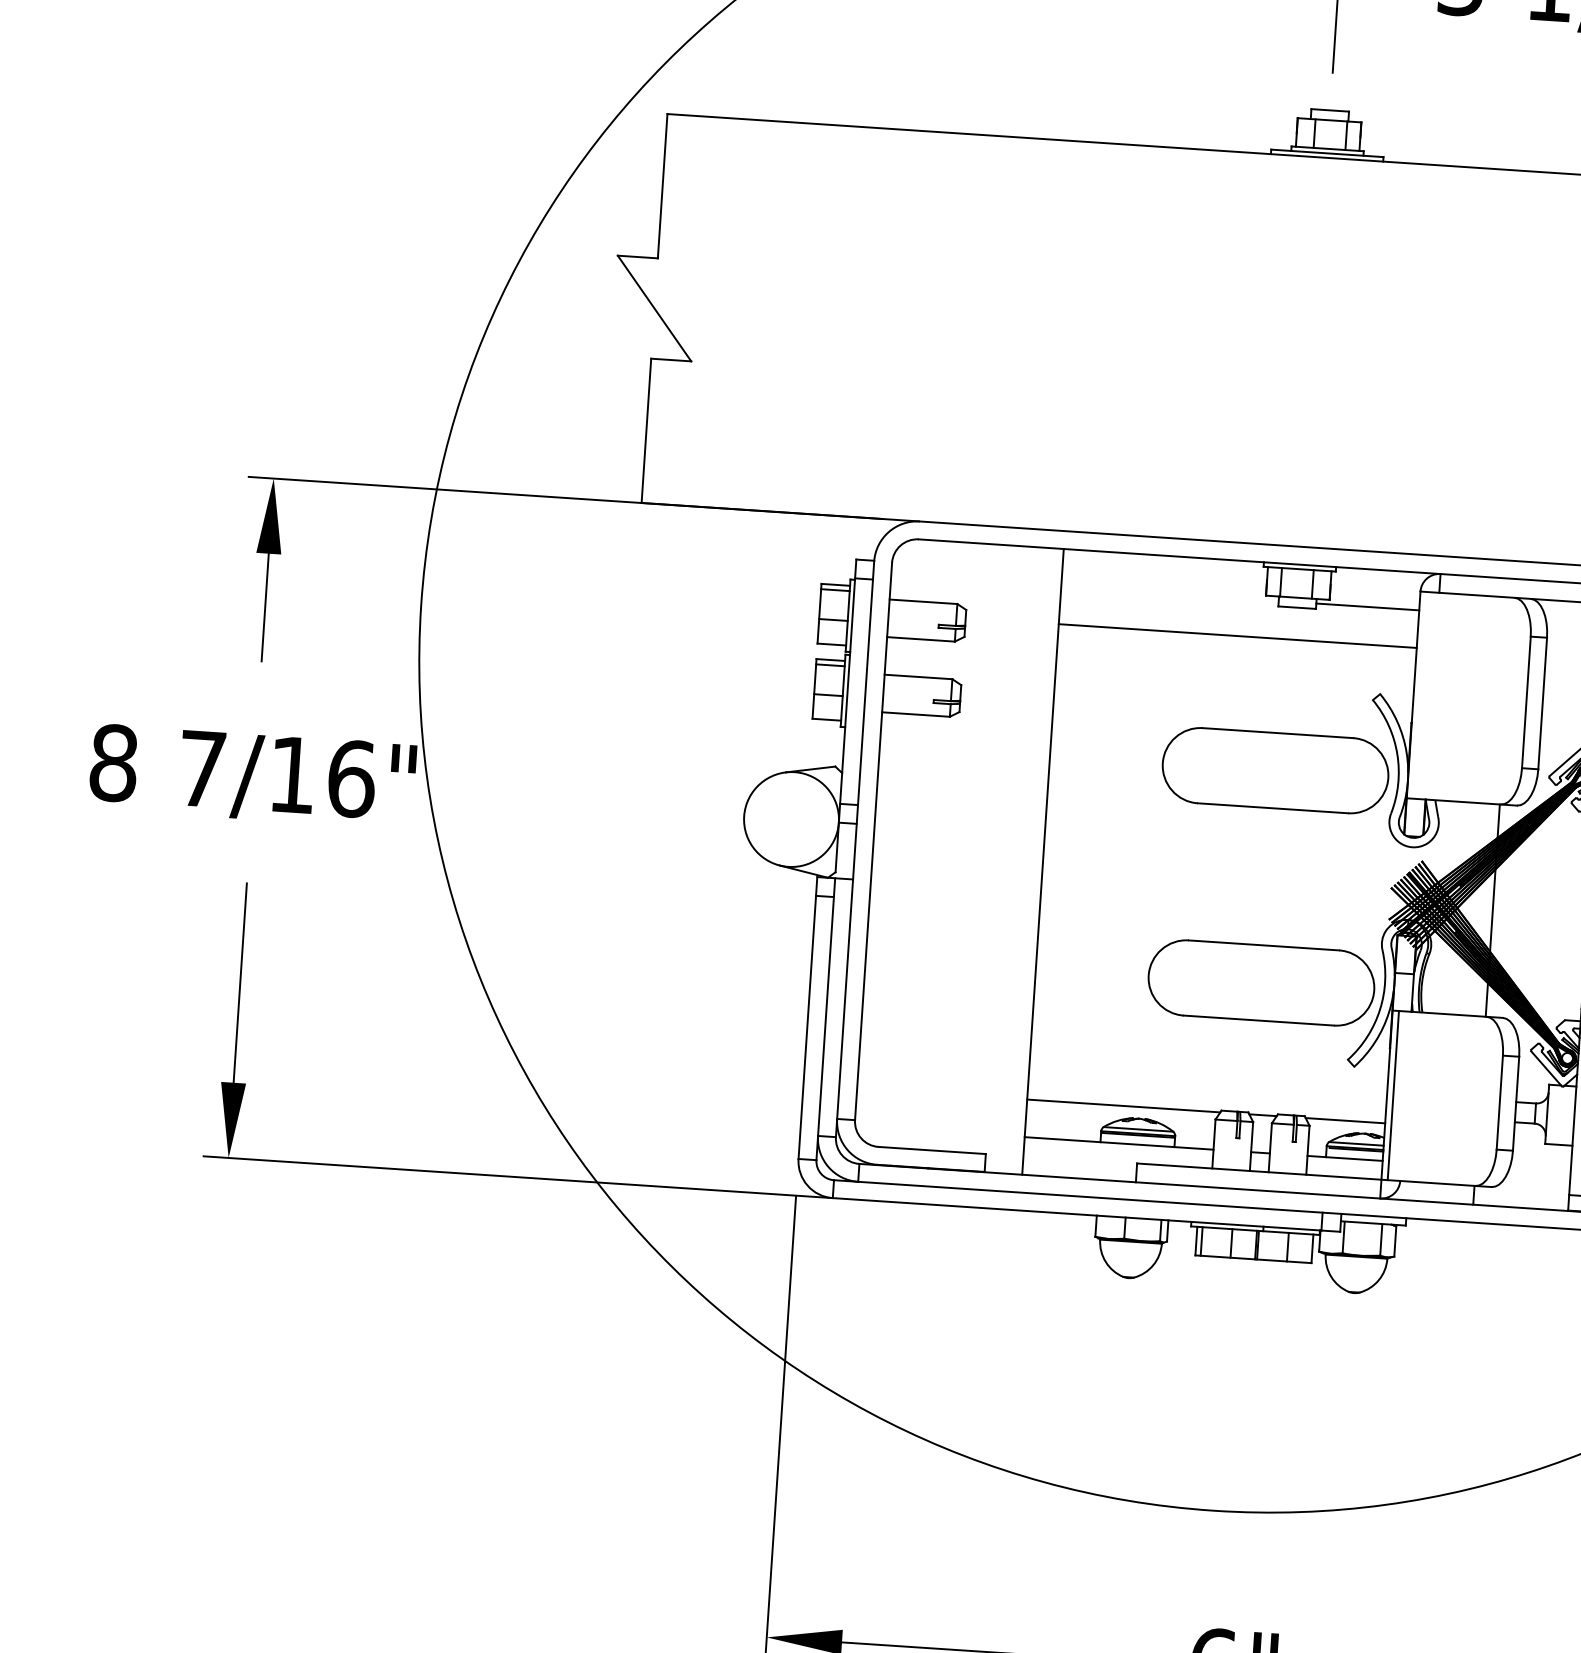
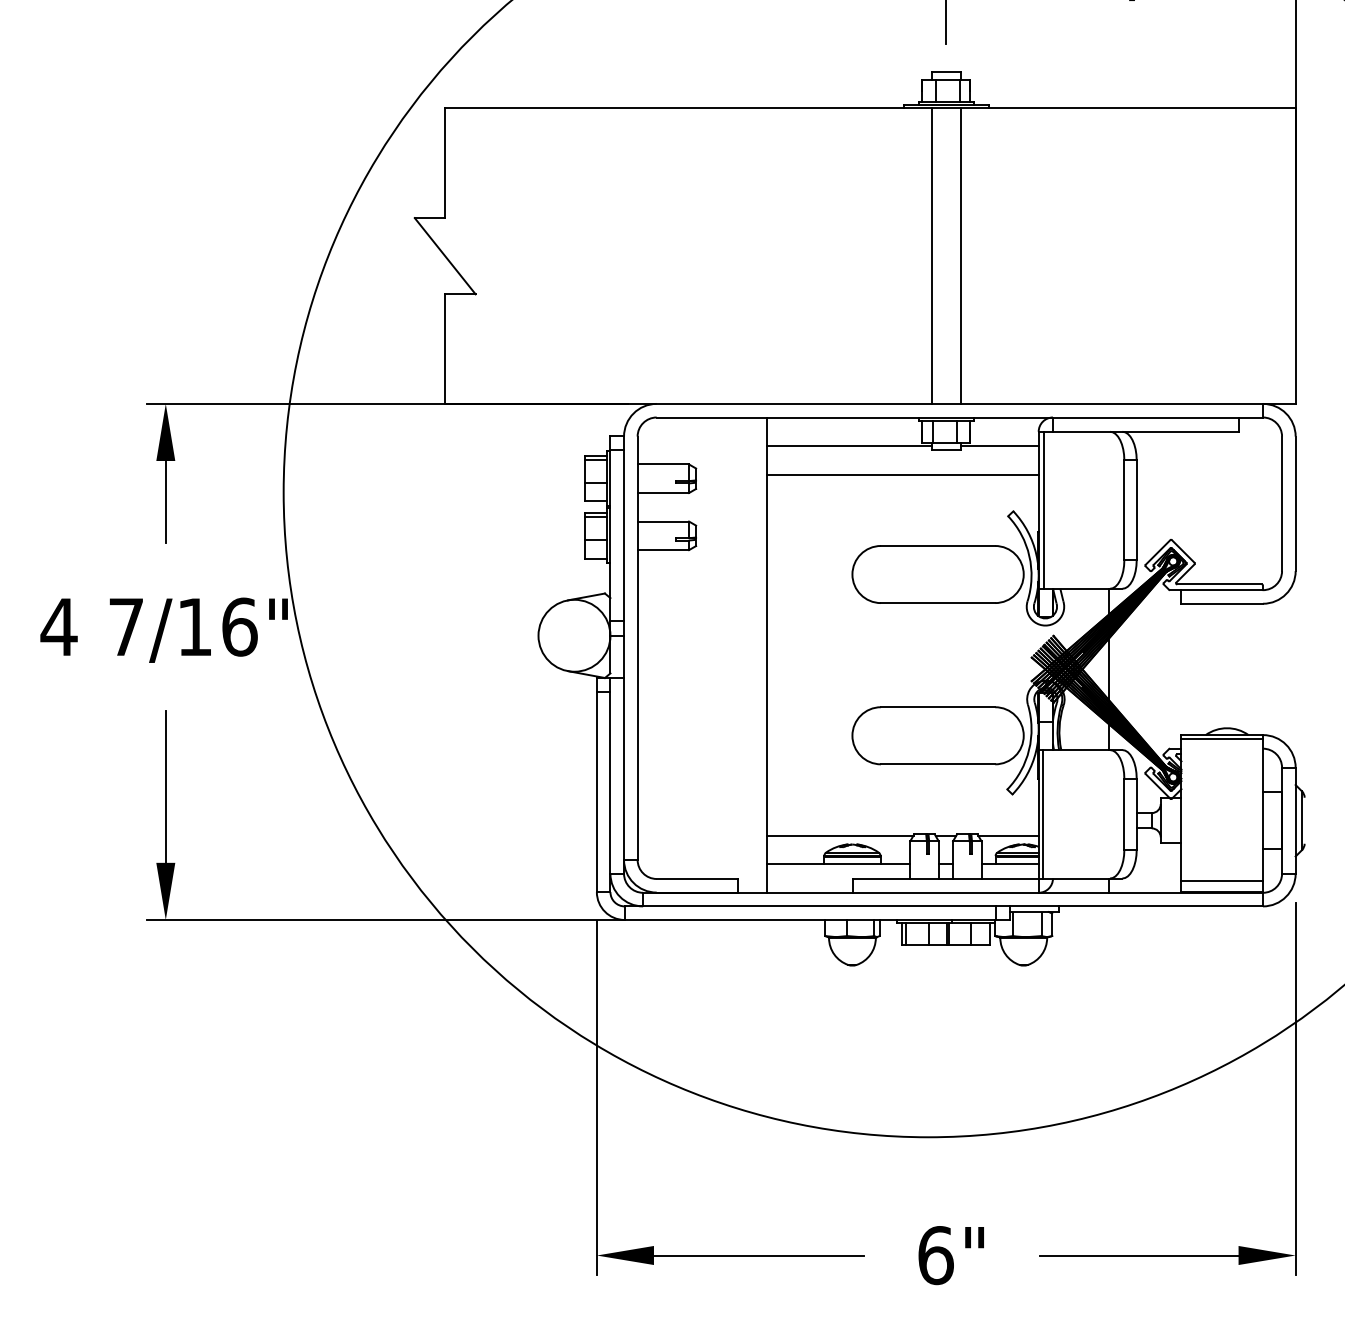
line: (1294, 350) -> (931, 255), added
line: (1332, 352) -> (960, 255), added
line: (1168, 594) -> (848, 446), added
line: (1421, 694) -> (1044, 509), added
text: (113, 762) -> (58, 626), 8 -> 4

